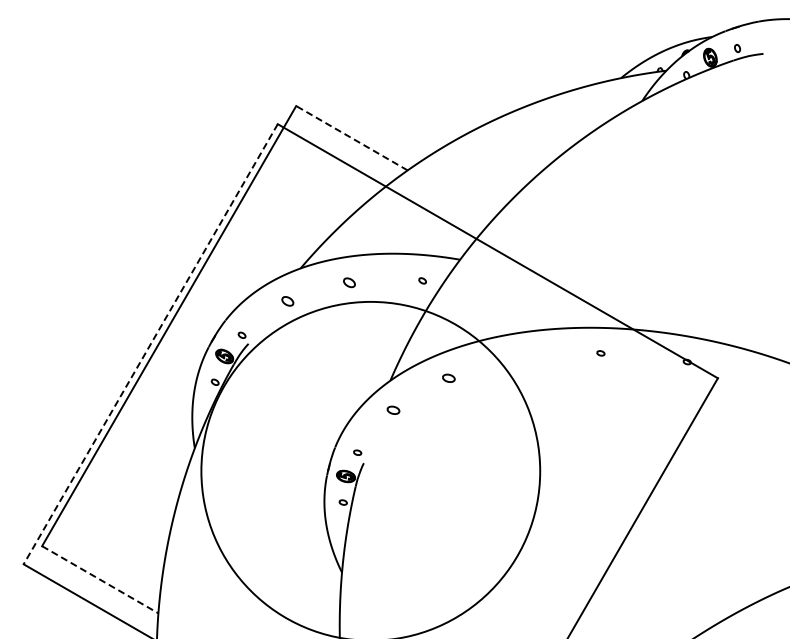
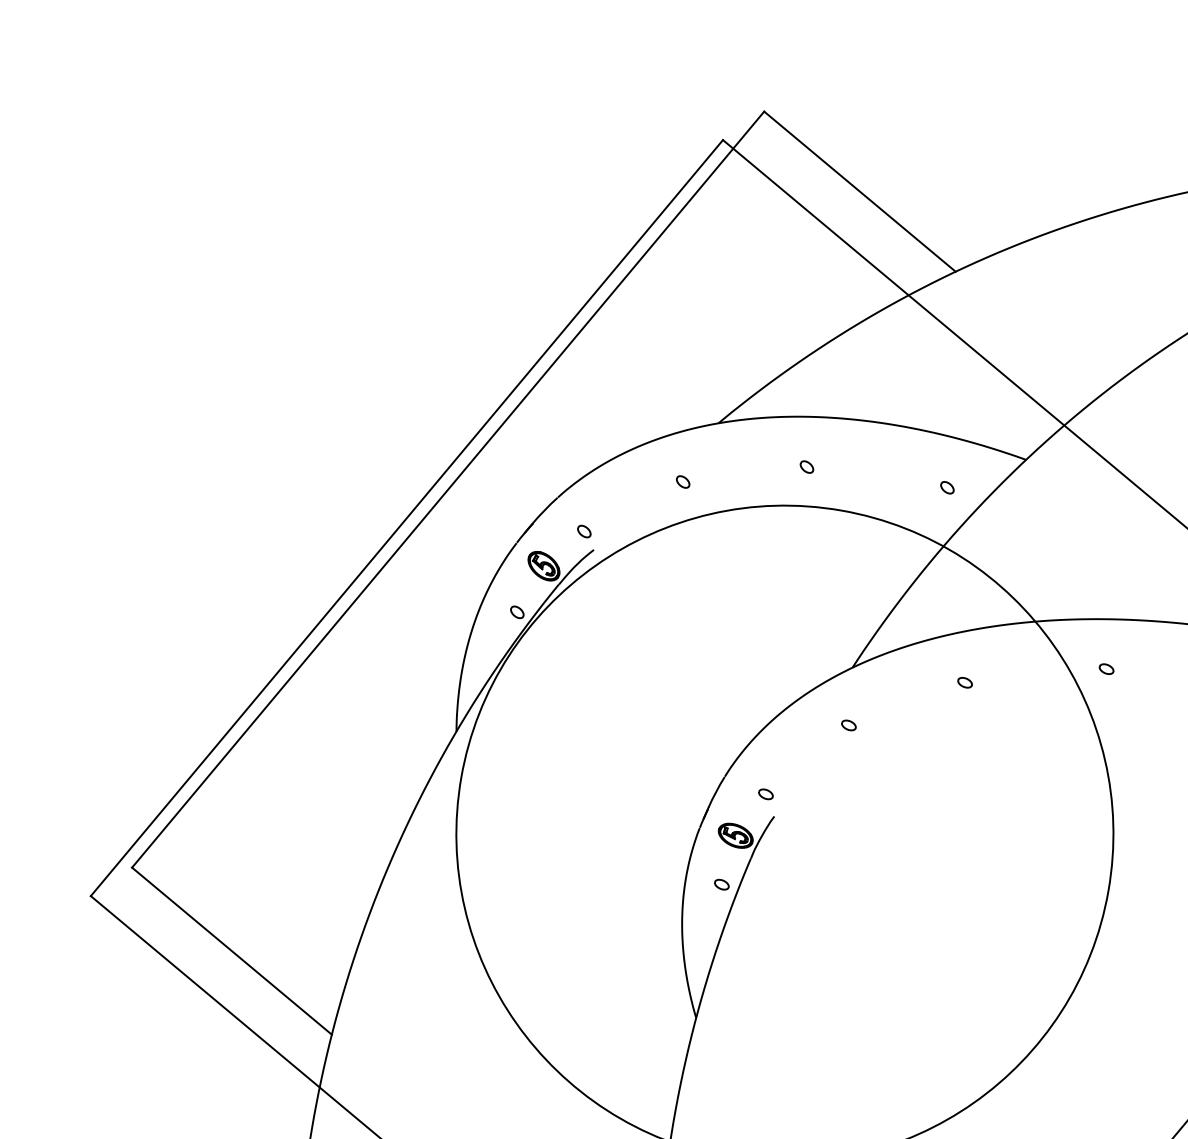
line: (351, 138) -> (858, 192), dashed -> solid
part: (349, 282) -> (807, 466), size x0.62
part: (287, 301) -> (682, 482), size x0.62
line: (150, 344) -> (406, 518), dashed -> solid
part: (519, 358) -> (1106, 668), added
part: (448, 378) -> (964, 682), size x0.62
part: (393, 410) -> (848, 725), size x0.62
line: (100, 580) -> (232, 952), dashed -> solid

